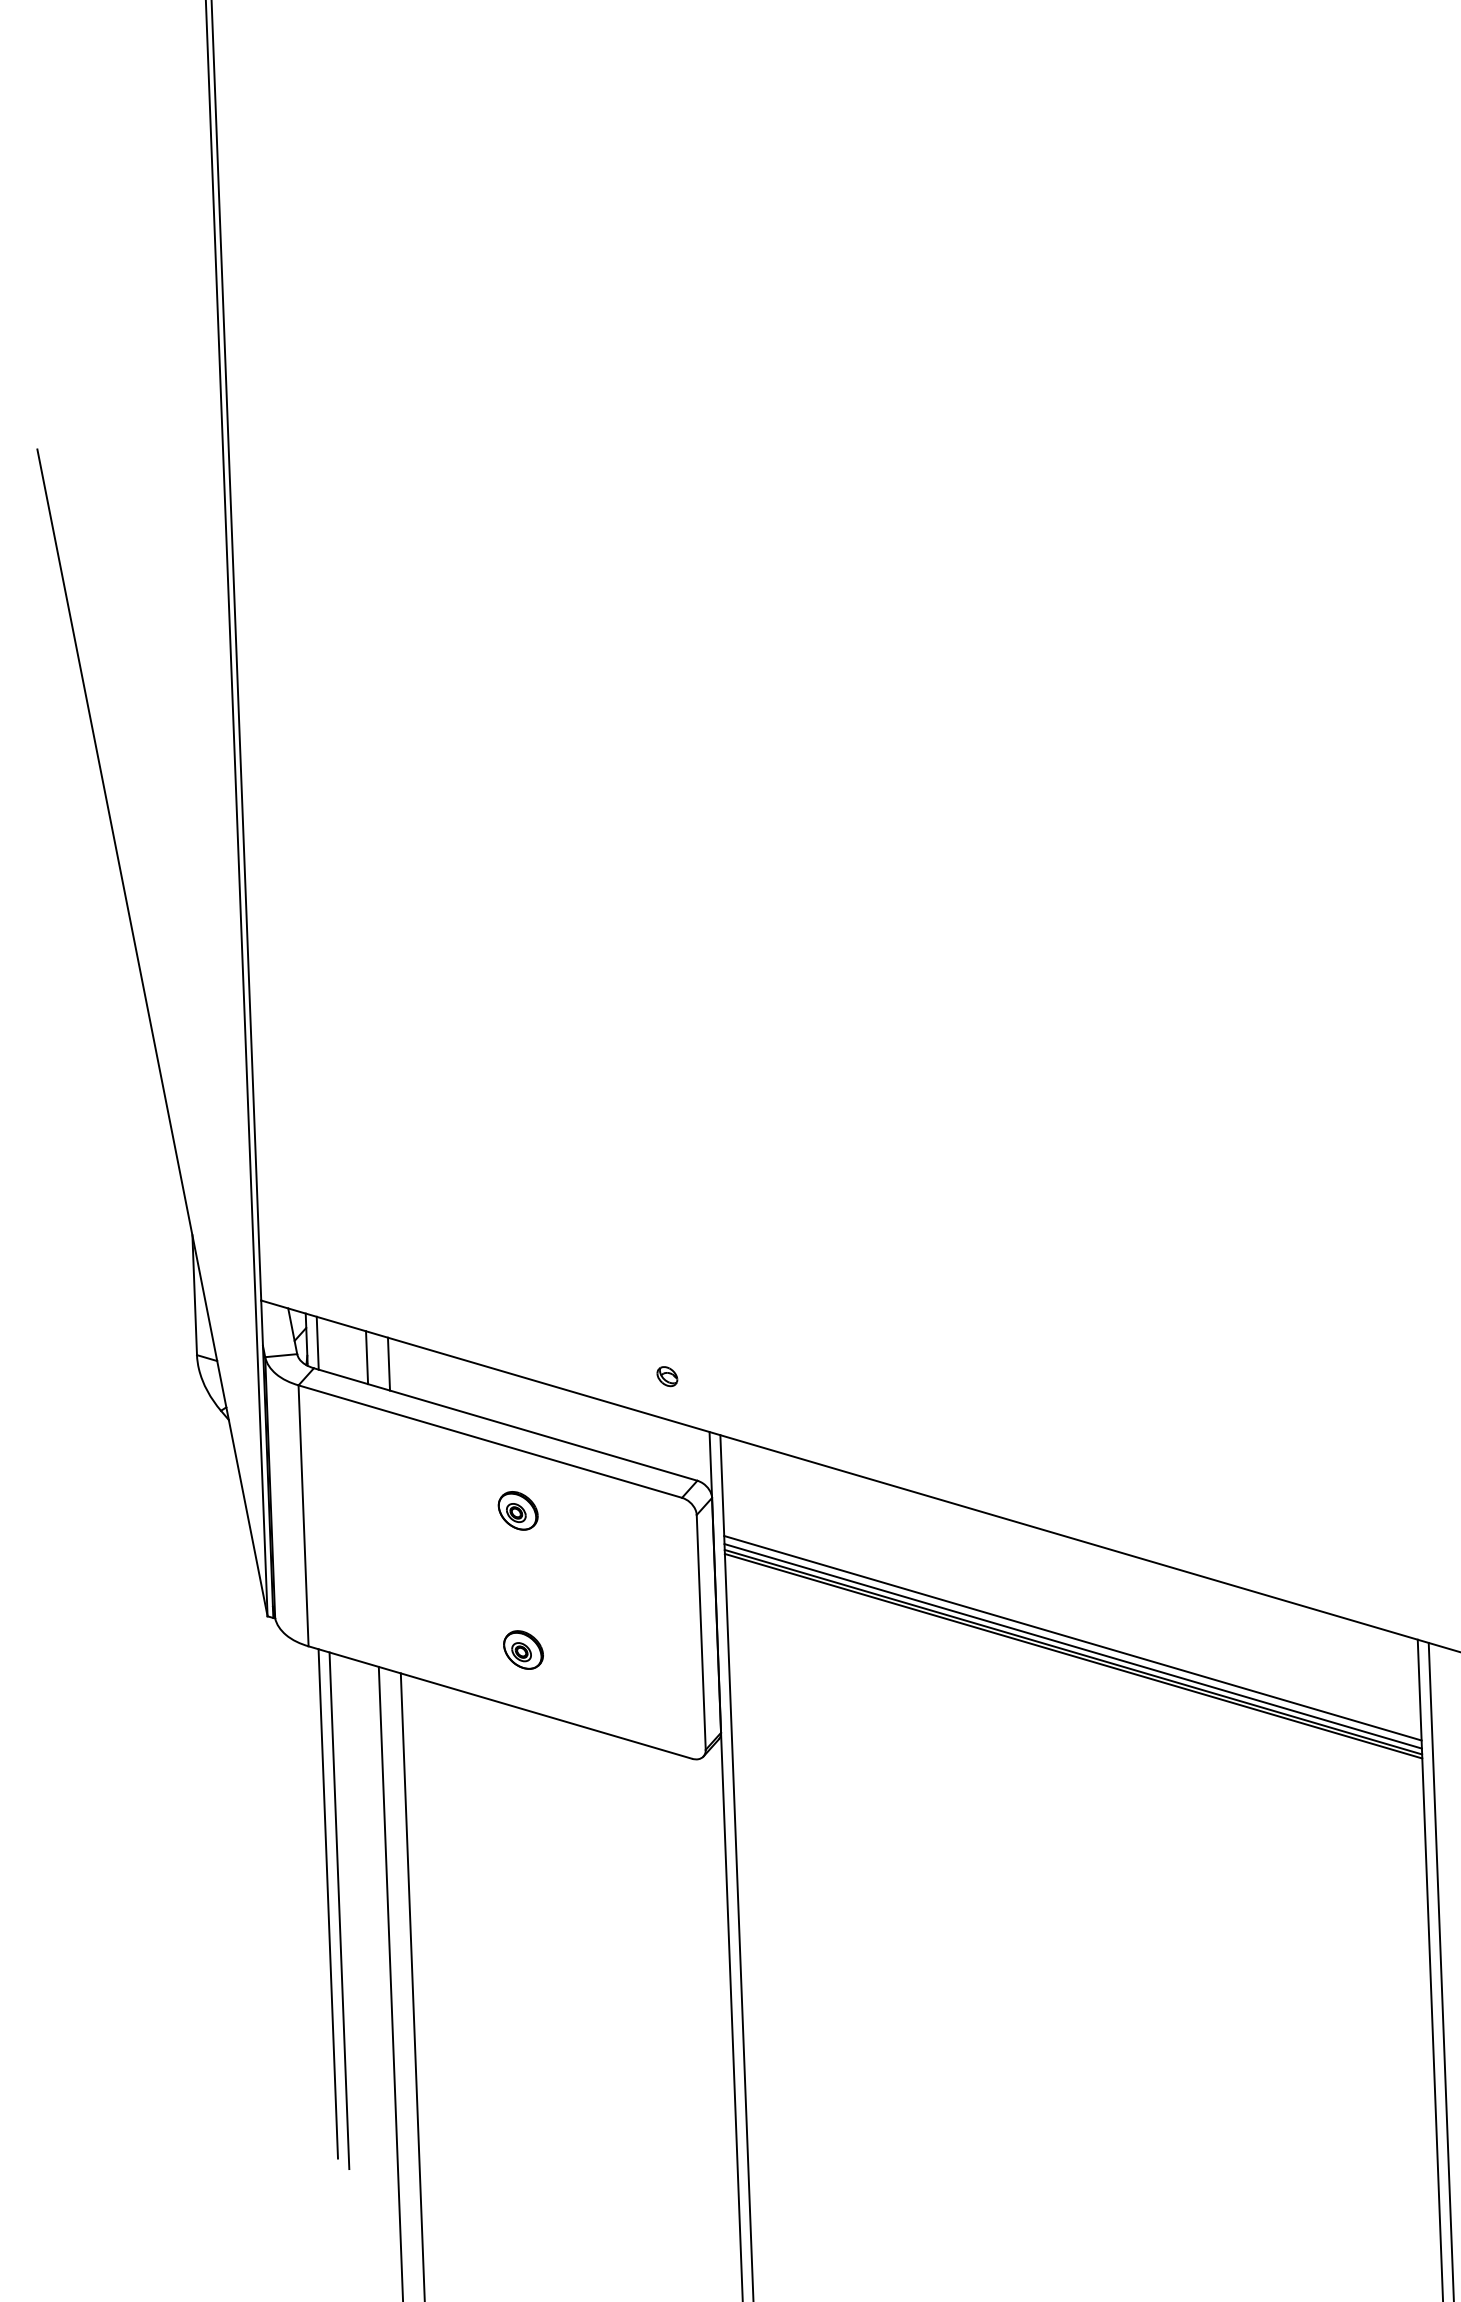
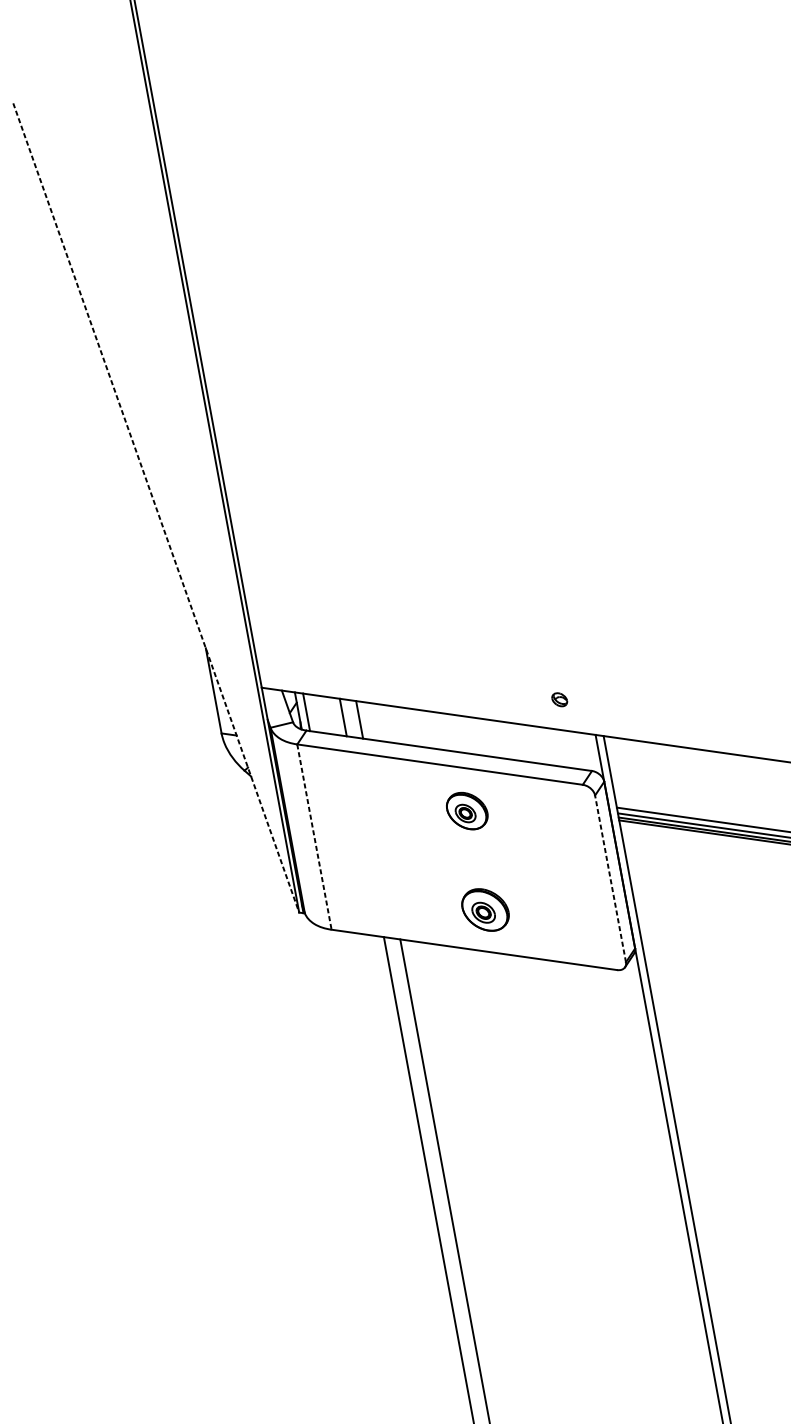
line: (152, 1032) -> (156, 507), solid -> dashed
part: (517, 1510) -> (466, 810), size x1.4
line: (303, 1515) -> (314, 836), solid -> dashed
line: (701, 1632) -> (610, 878), solid -> dashed
part: (523, 1649) -> (485, 909), size x1.6
line: (328, 1903) -> (372, 1111), removed
line: (339, 1910) -> (381, 1115), removed

